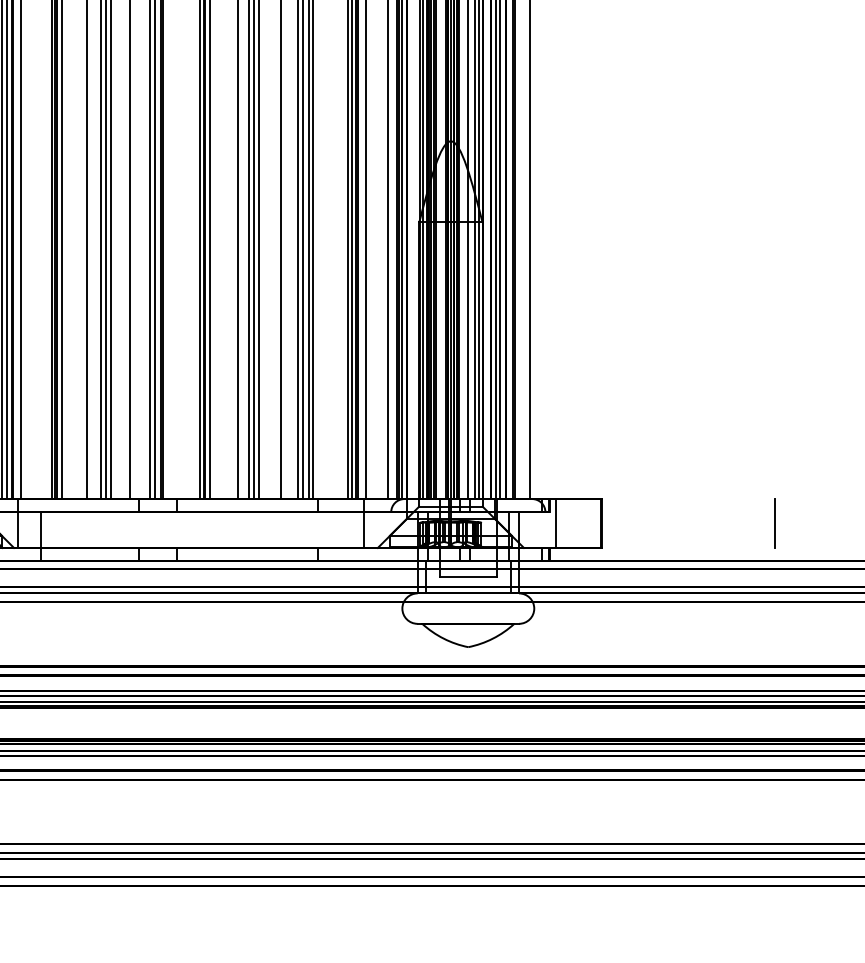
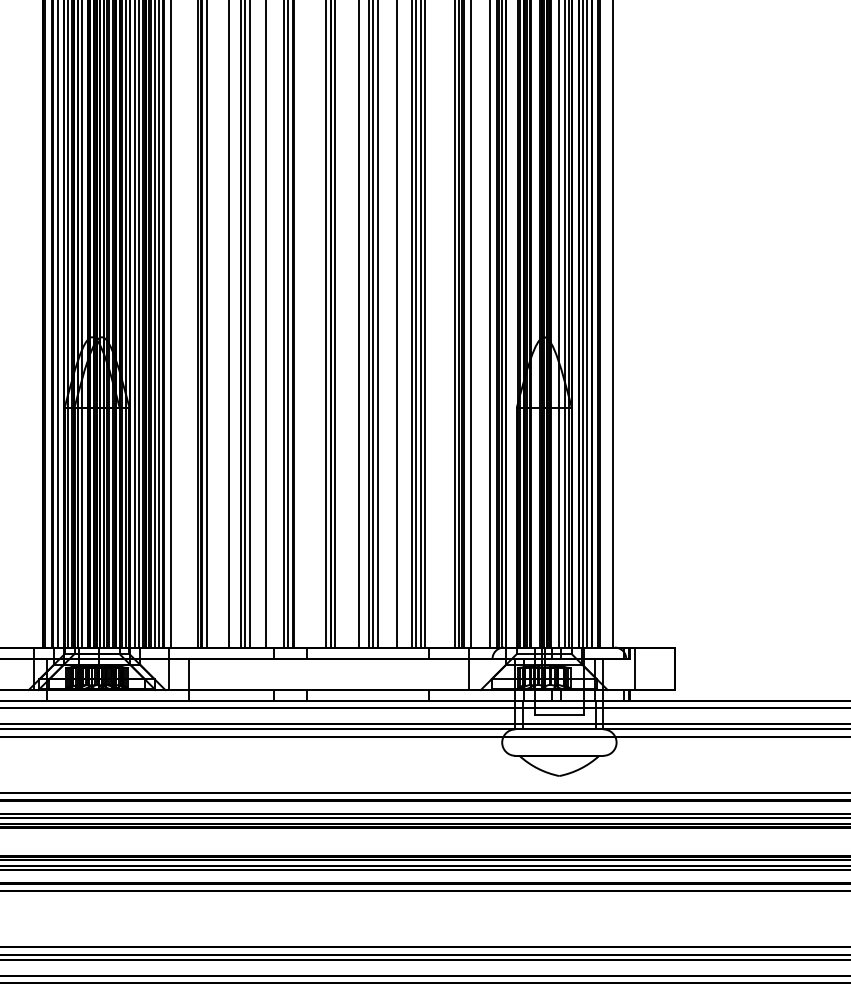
line: (775, 523) -> (825, 668), removed

